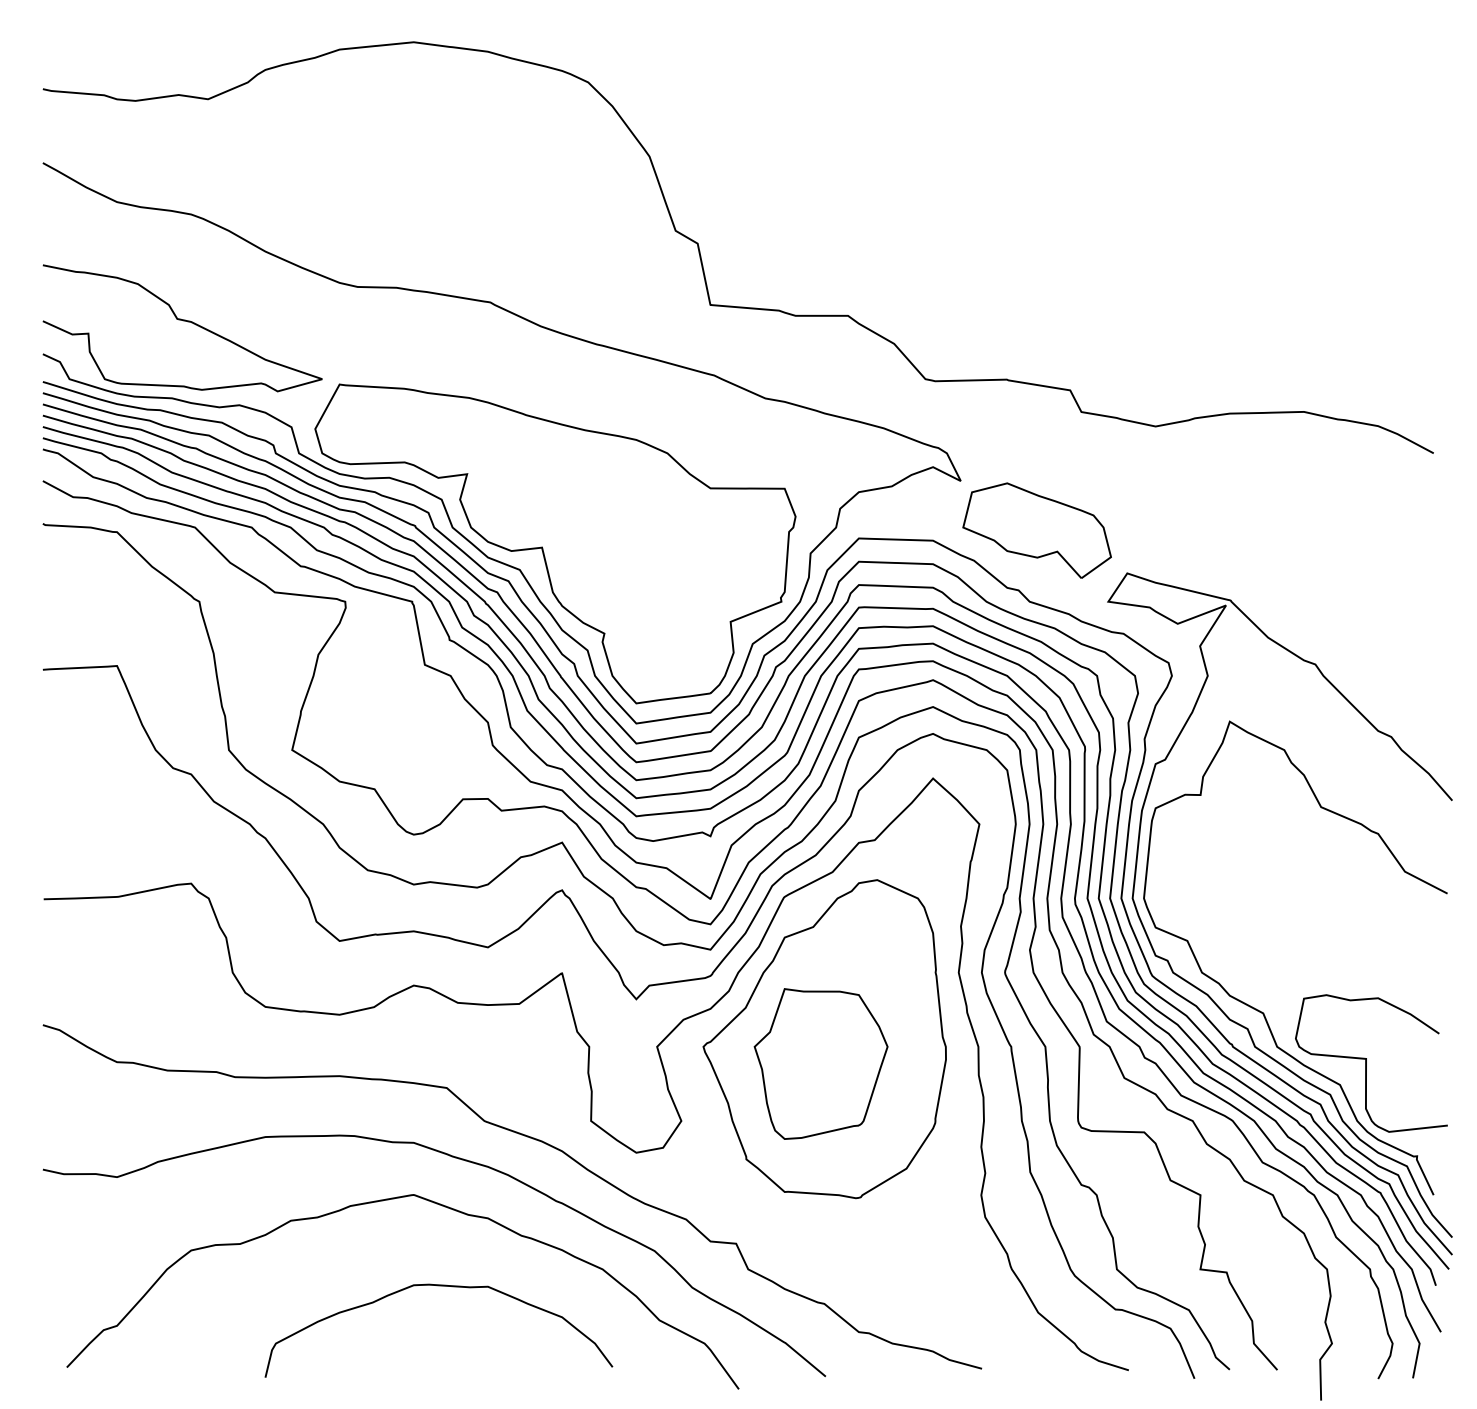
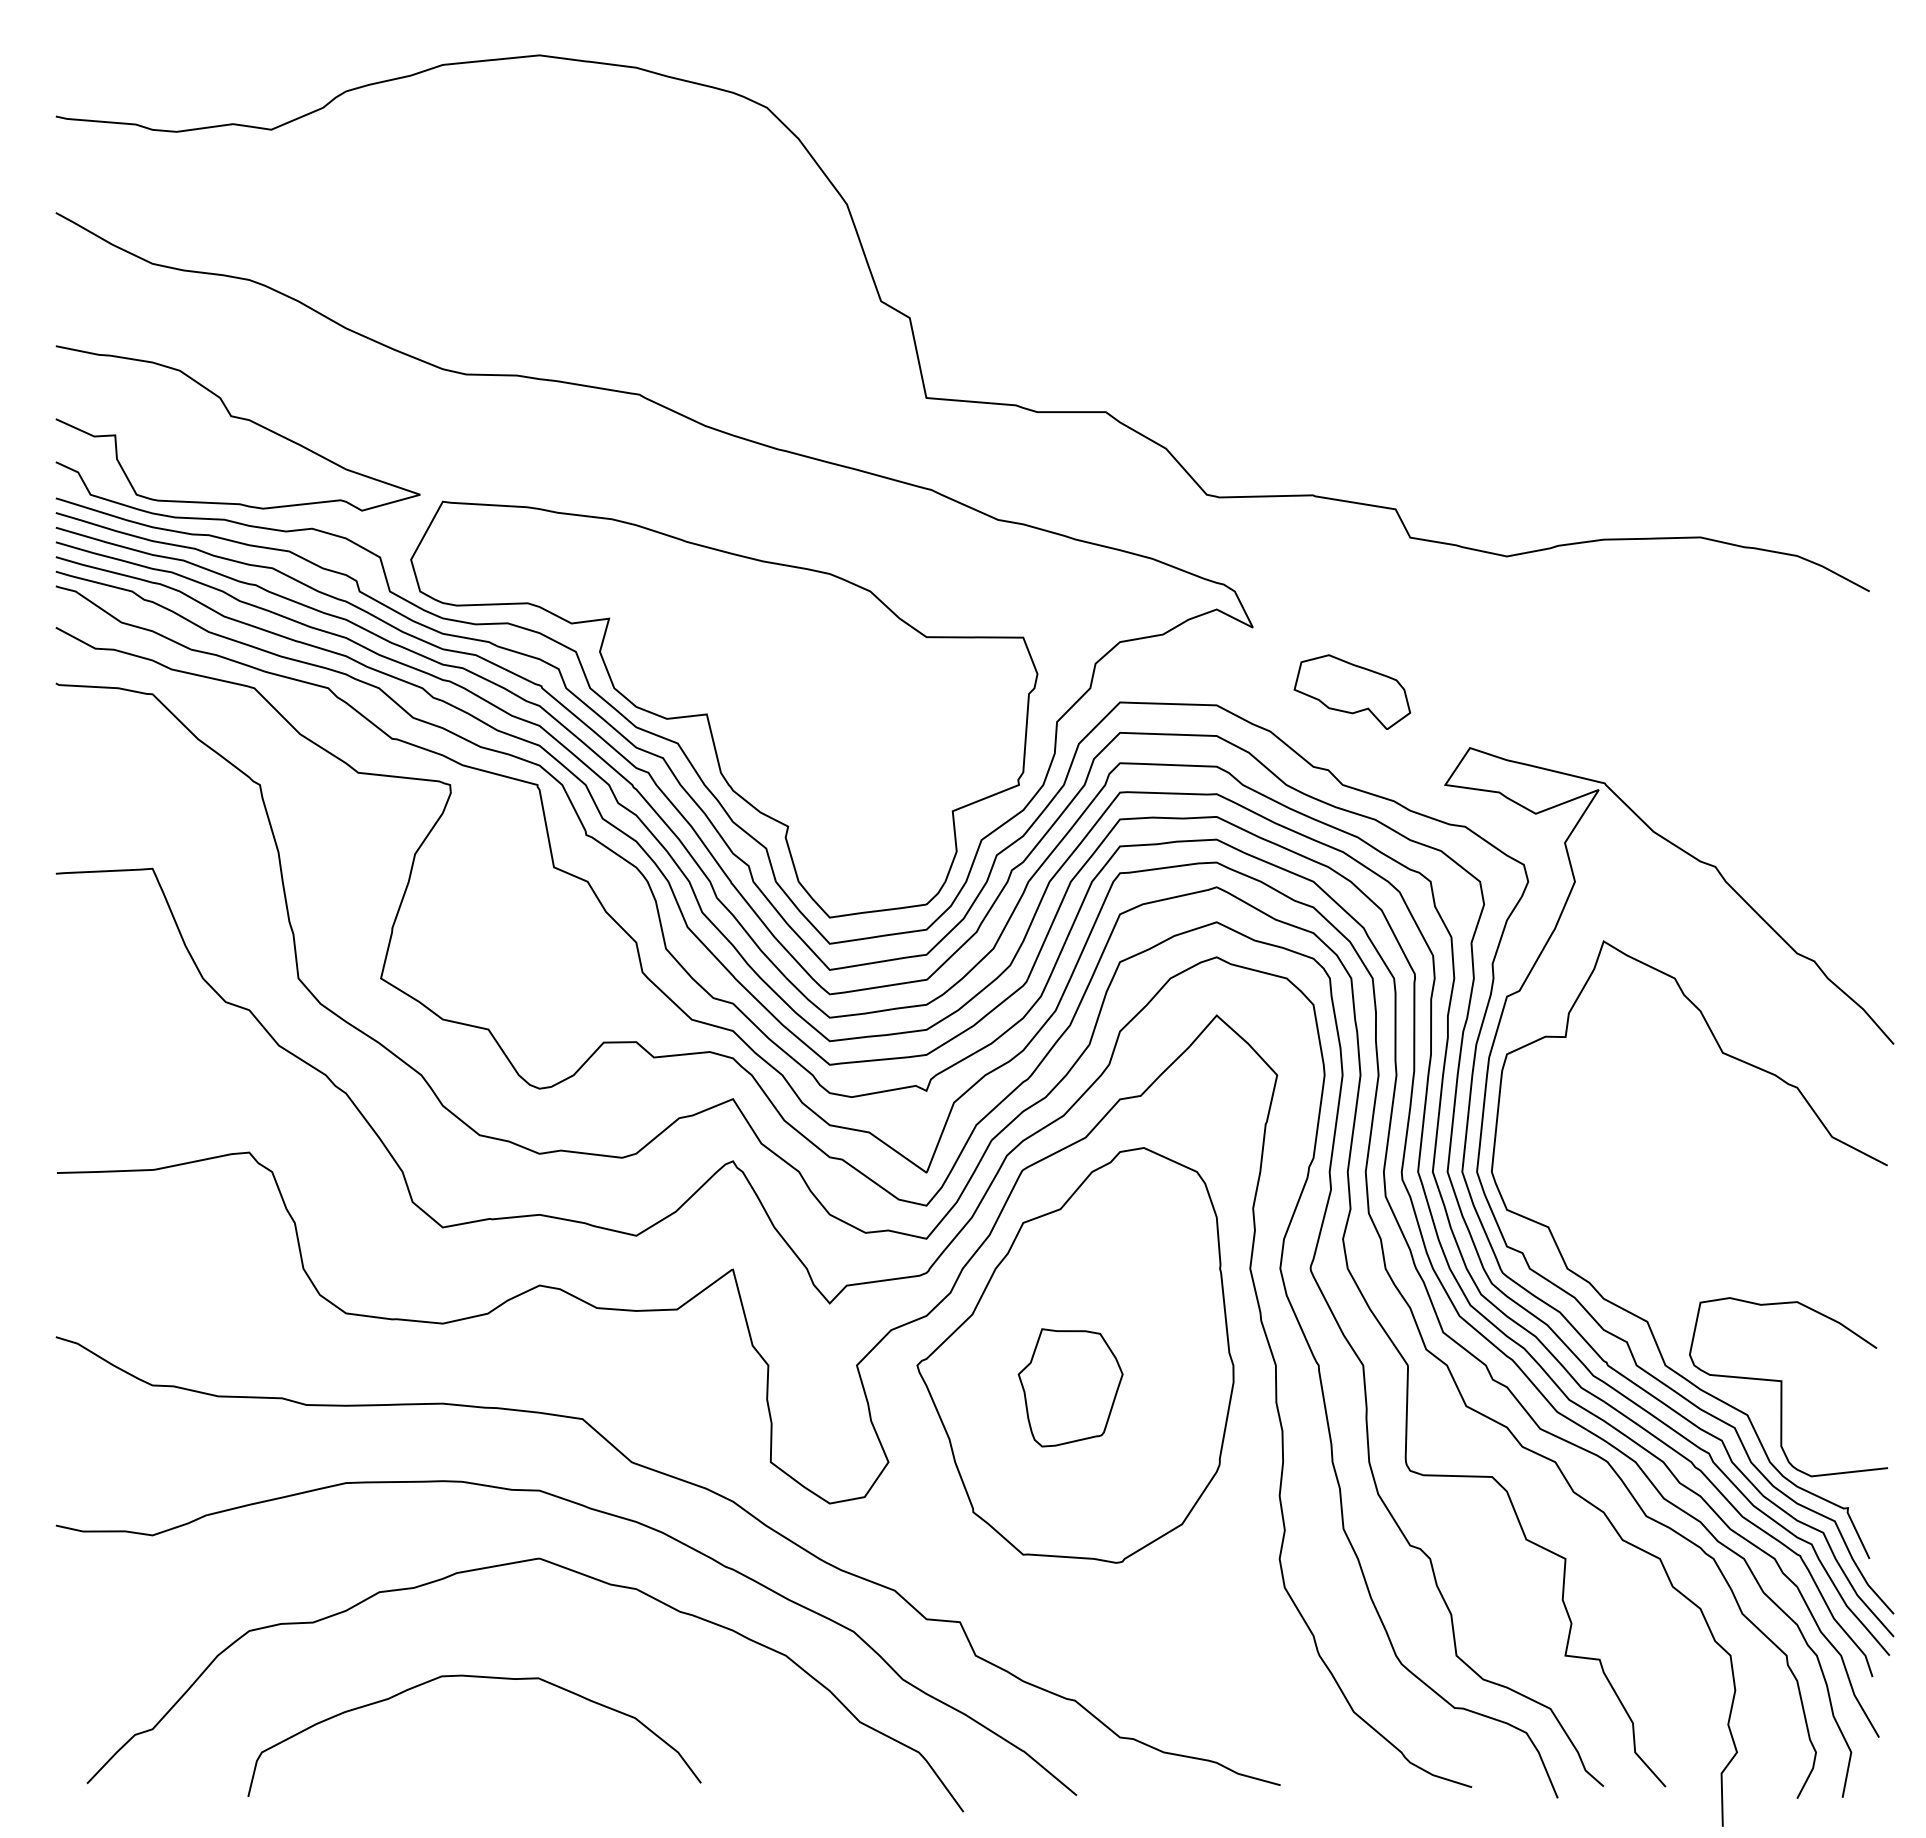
part: (1036, 530) -> (1351, 692), size x0.6
part: (820, 1063) -> (1069, 1387), size x0.6
curve: (438, 1286) -> (473, 1677), moved

